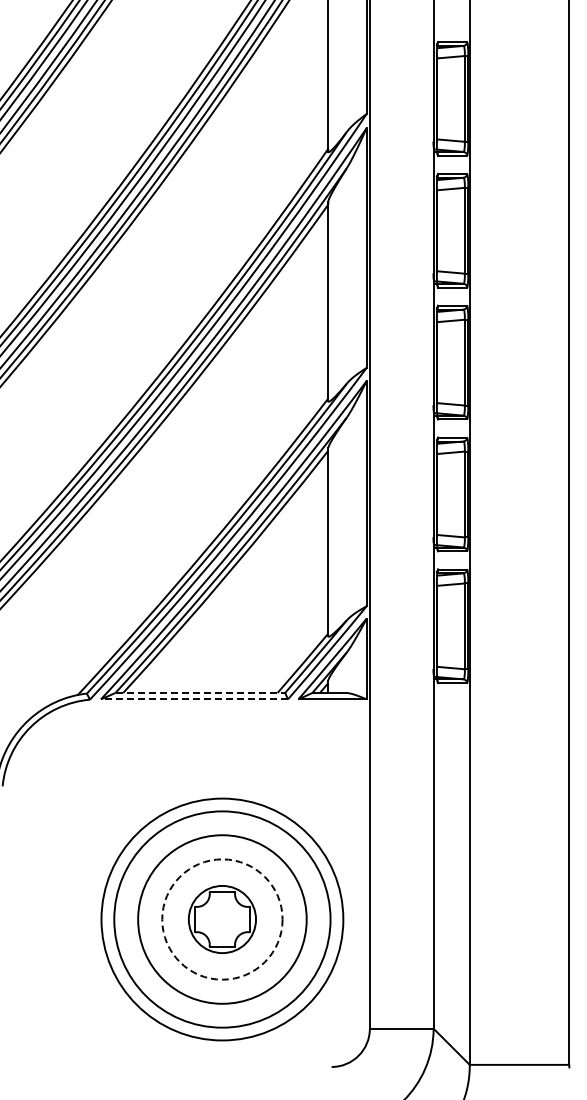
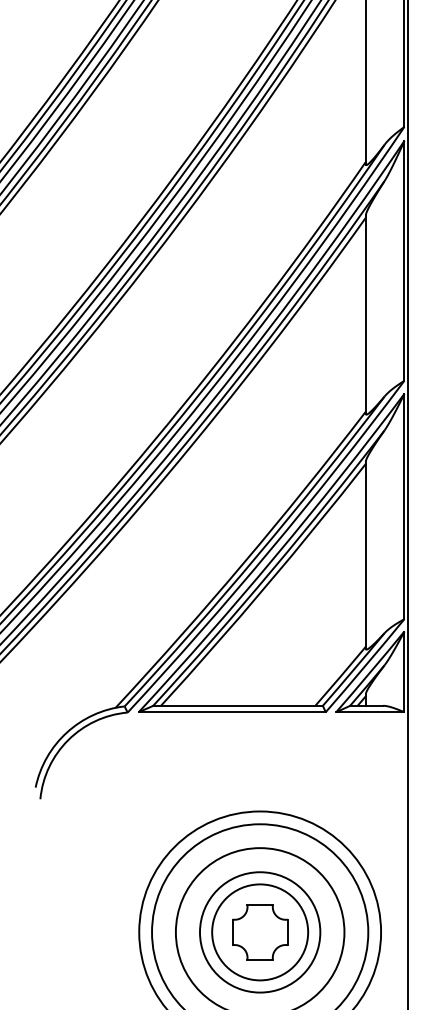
line: (200, 692) -> (238, 705), dashed -> solid
line: (194, 699) -> (232, 712), dashed -> solid
circle: (222, 919) -> (260, 932), dashed -> solid
circle: (222, 919) -> (260, 932), size x1.43

